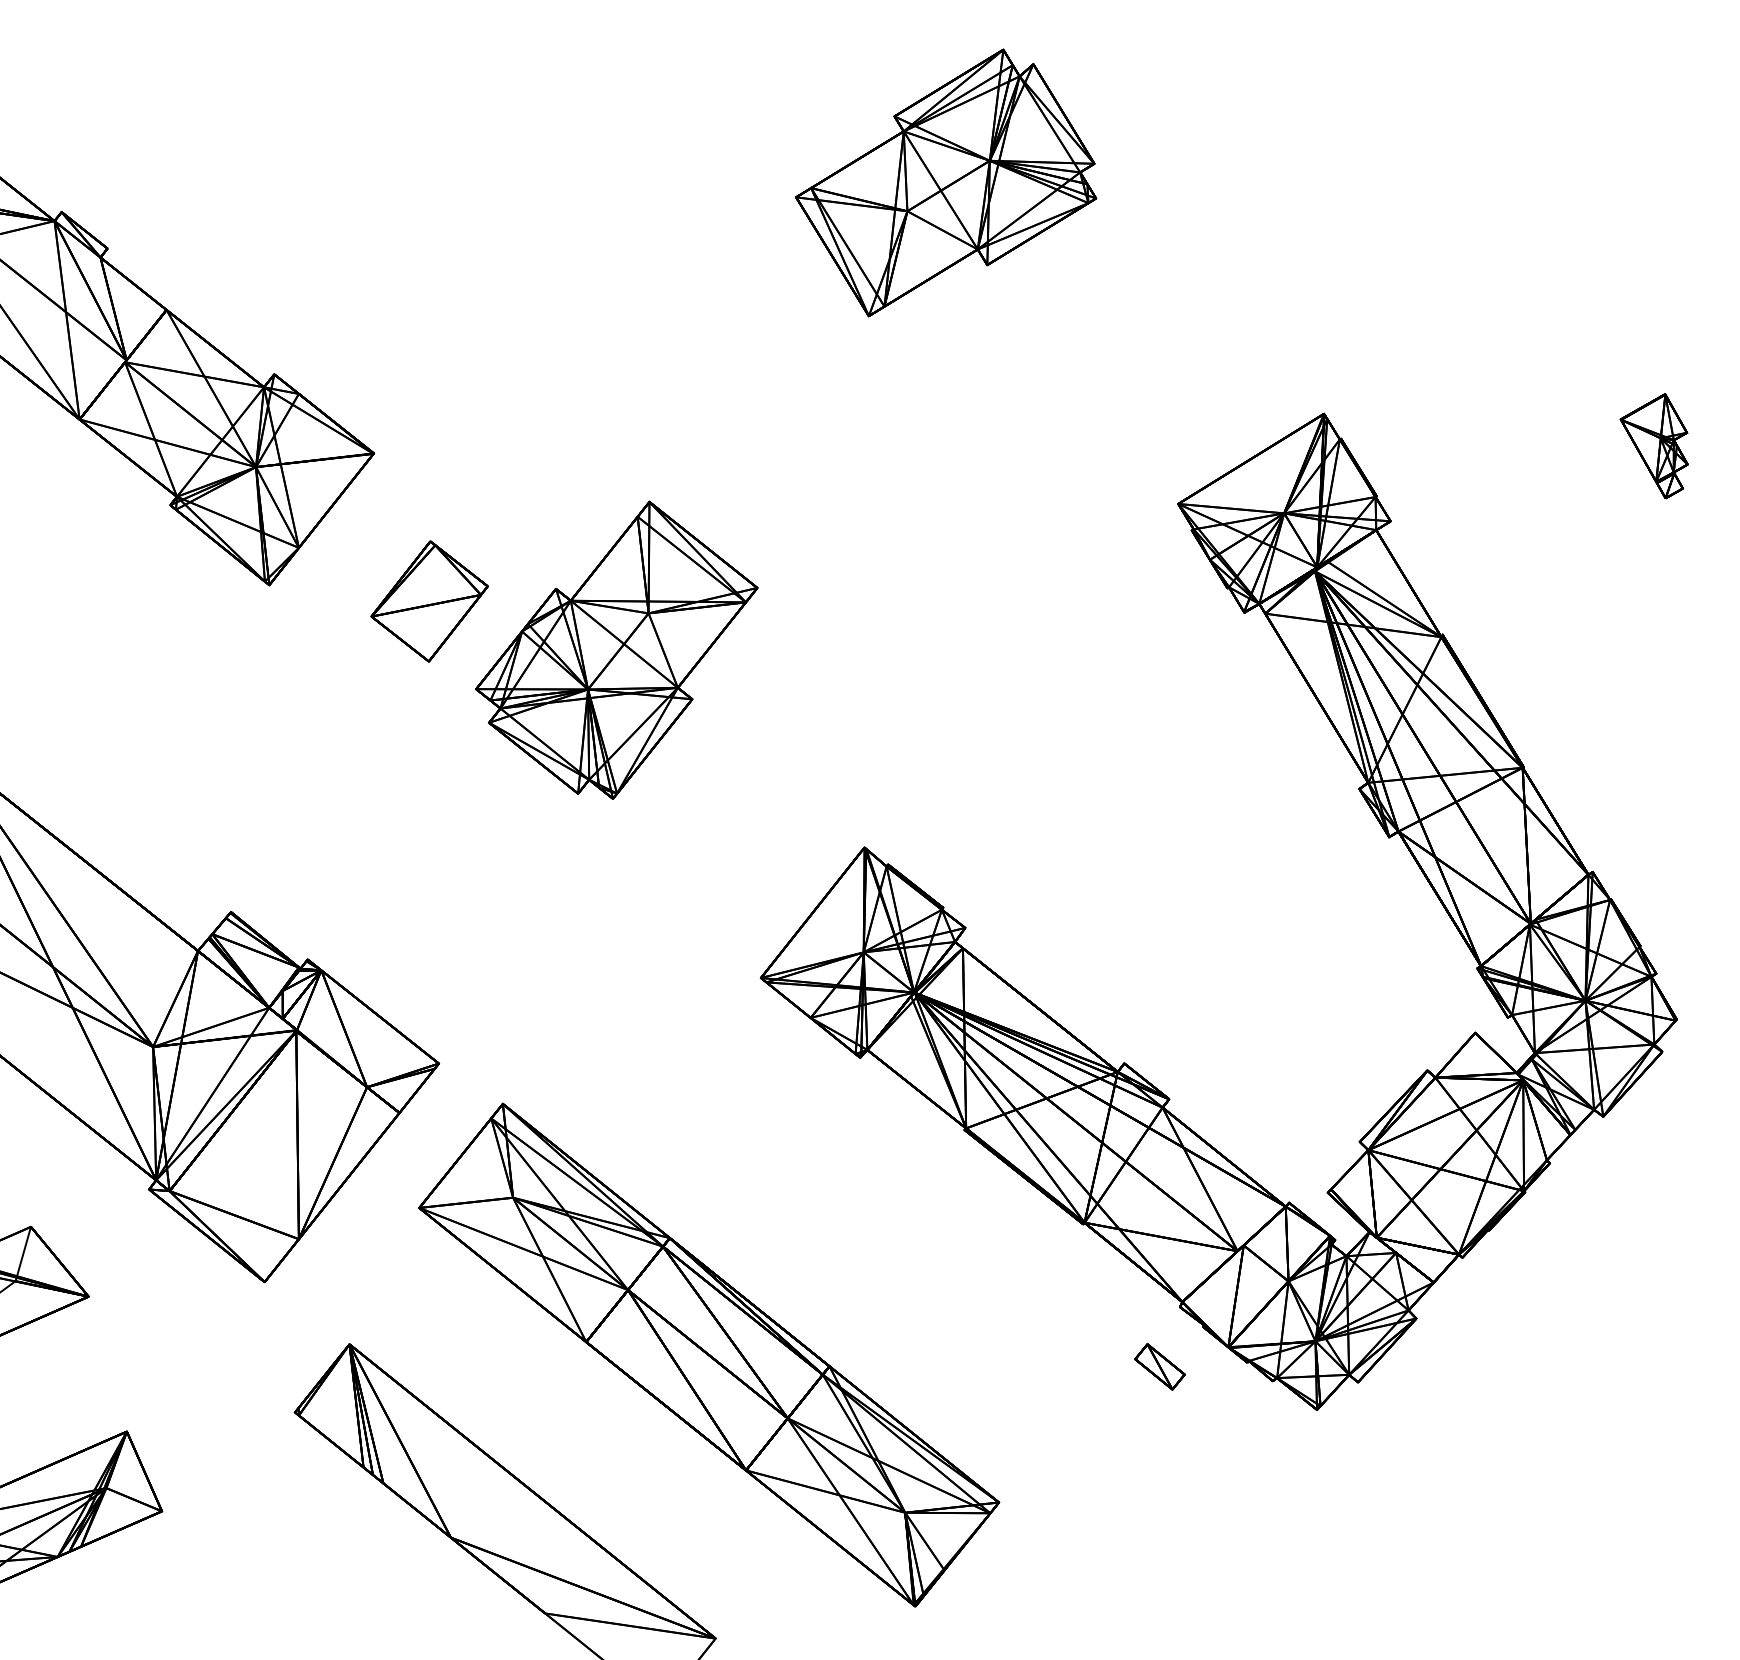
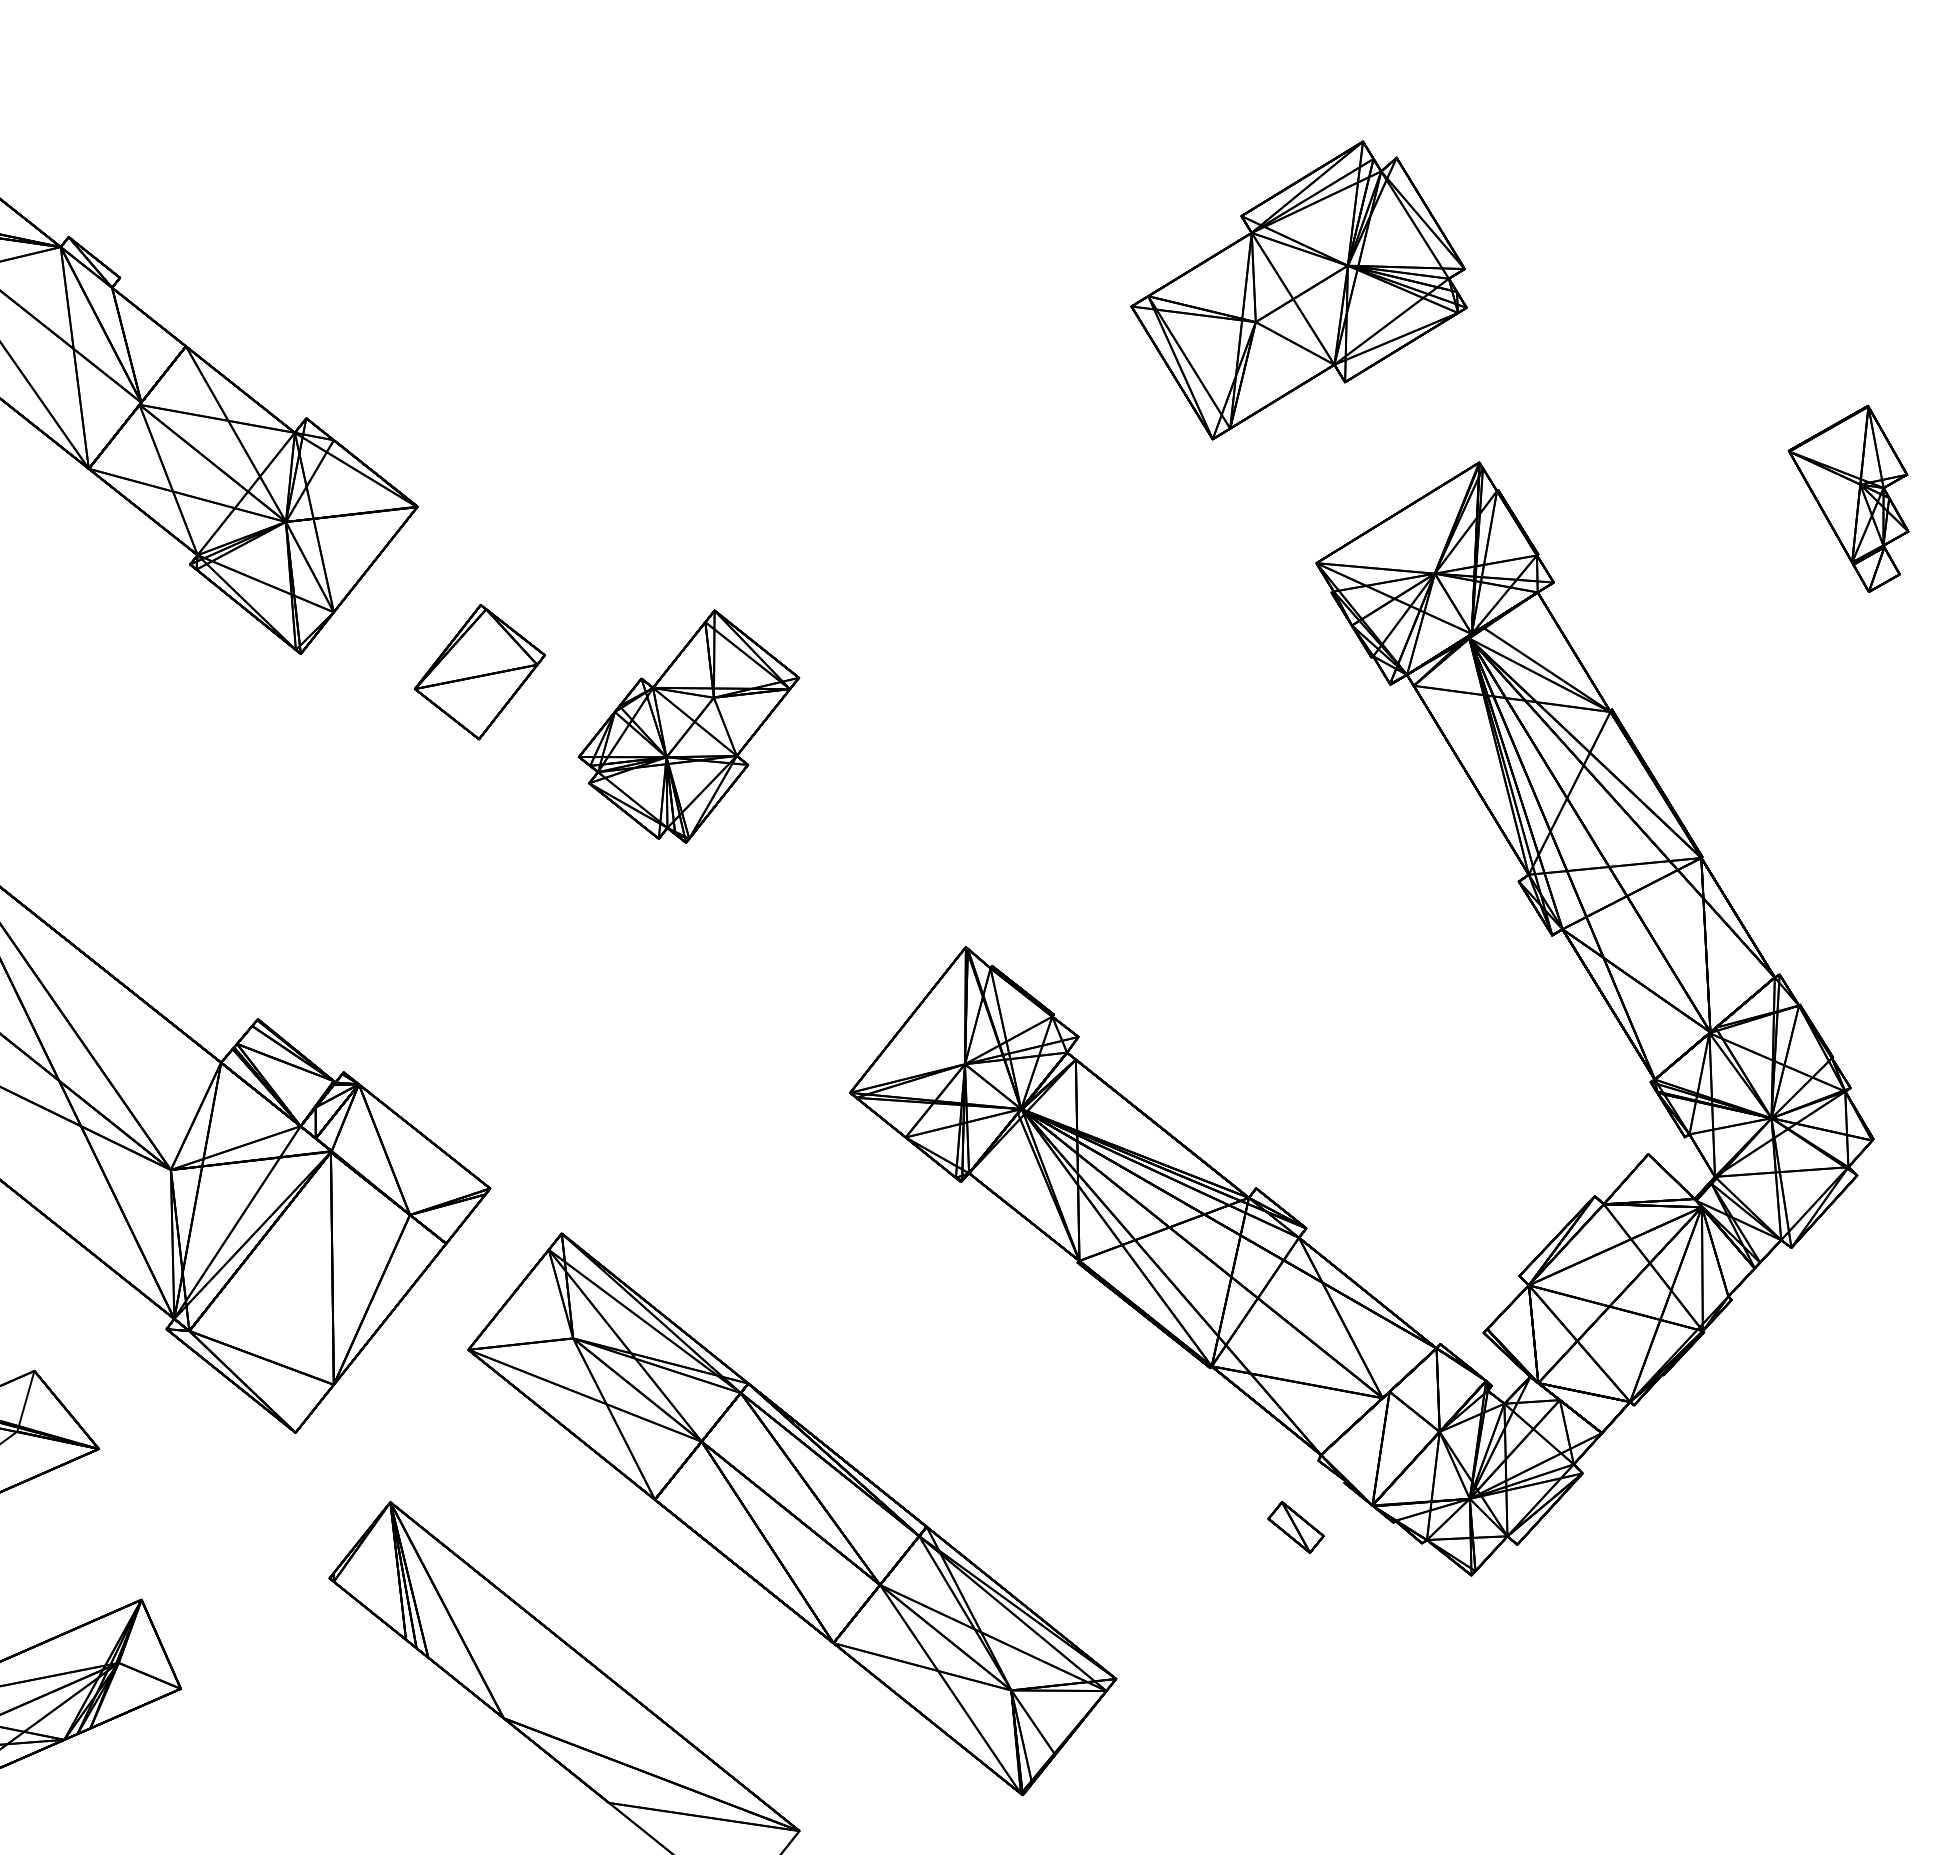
part: (945, 182) -> (1298, 290), moved
part: (1653, 446) -> (1847, 498), size x1.6
part: (616, 650) -> (688, 726), size x0.7

